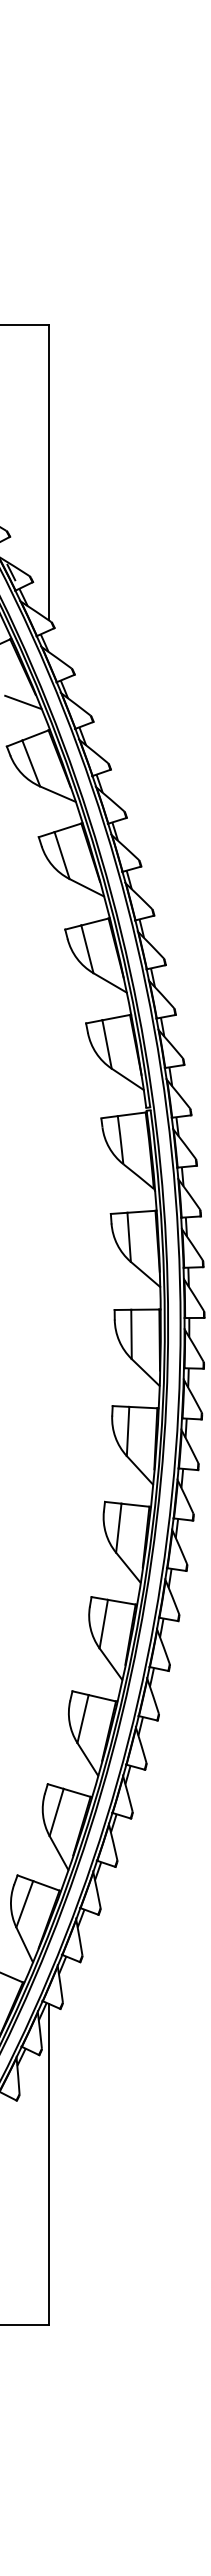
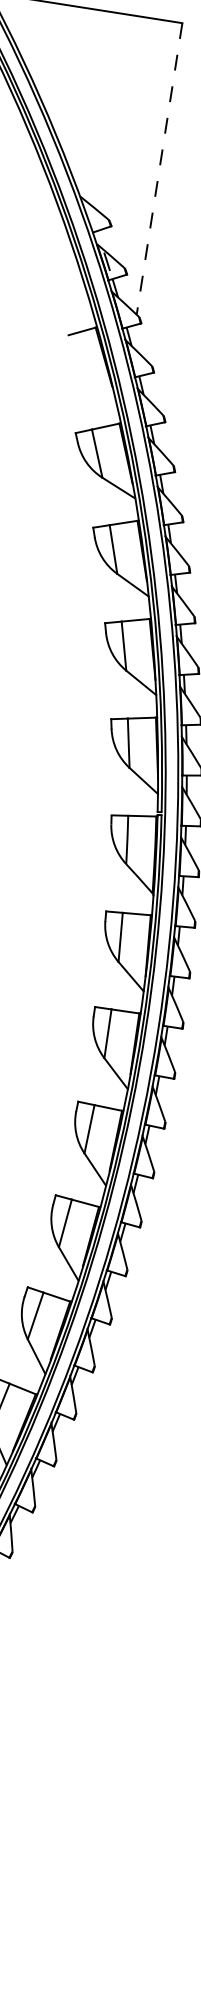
line: (48, 473) -> (159, 169), solid -> dashed
line: (23, 702) -> (99, 392), removed

